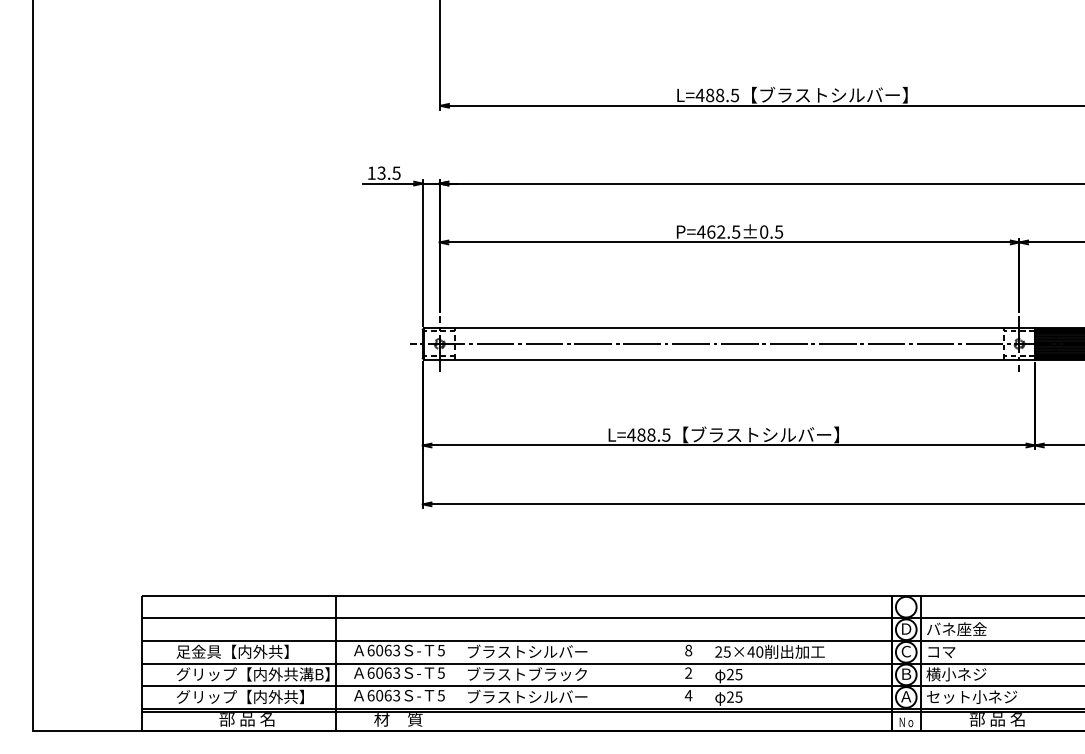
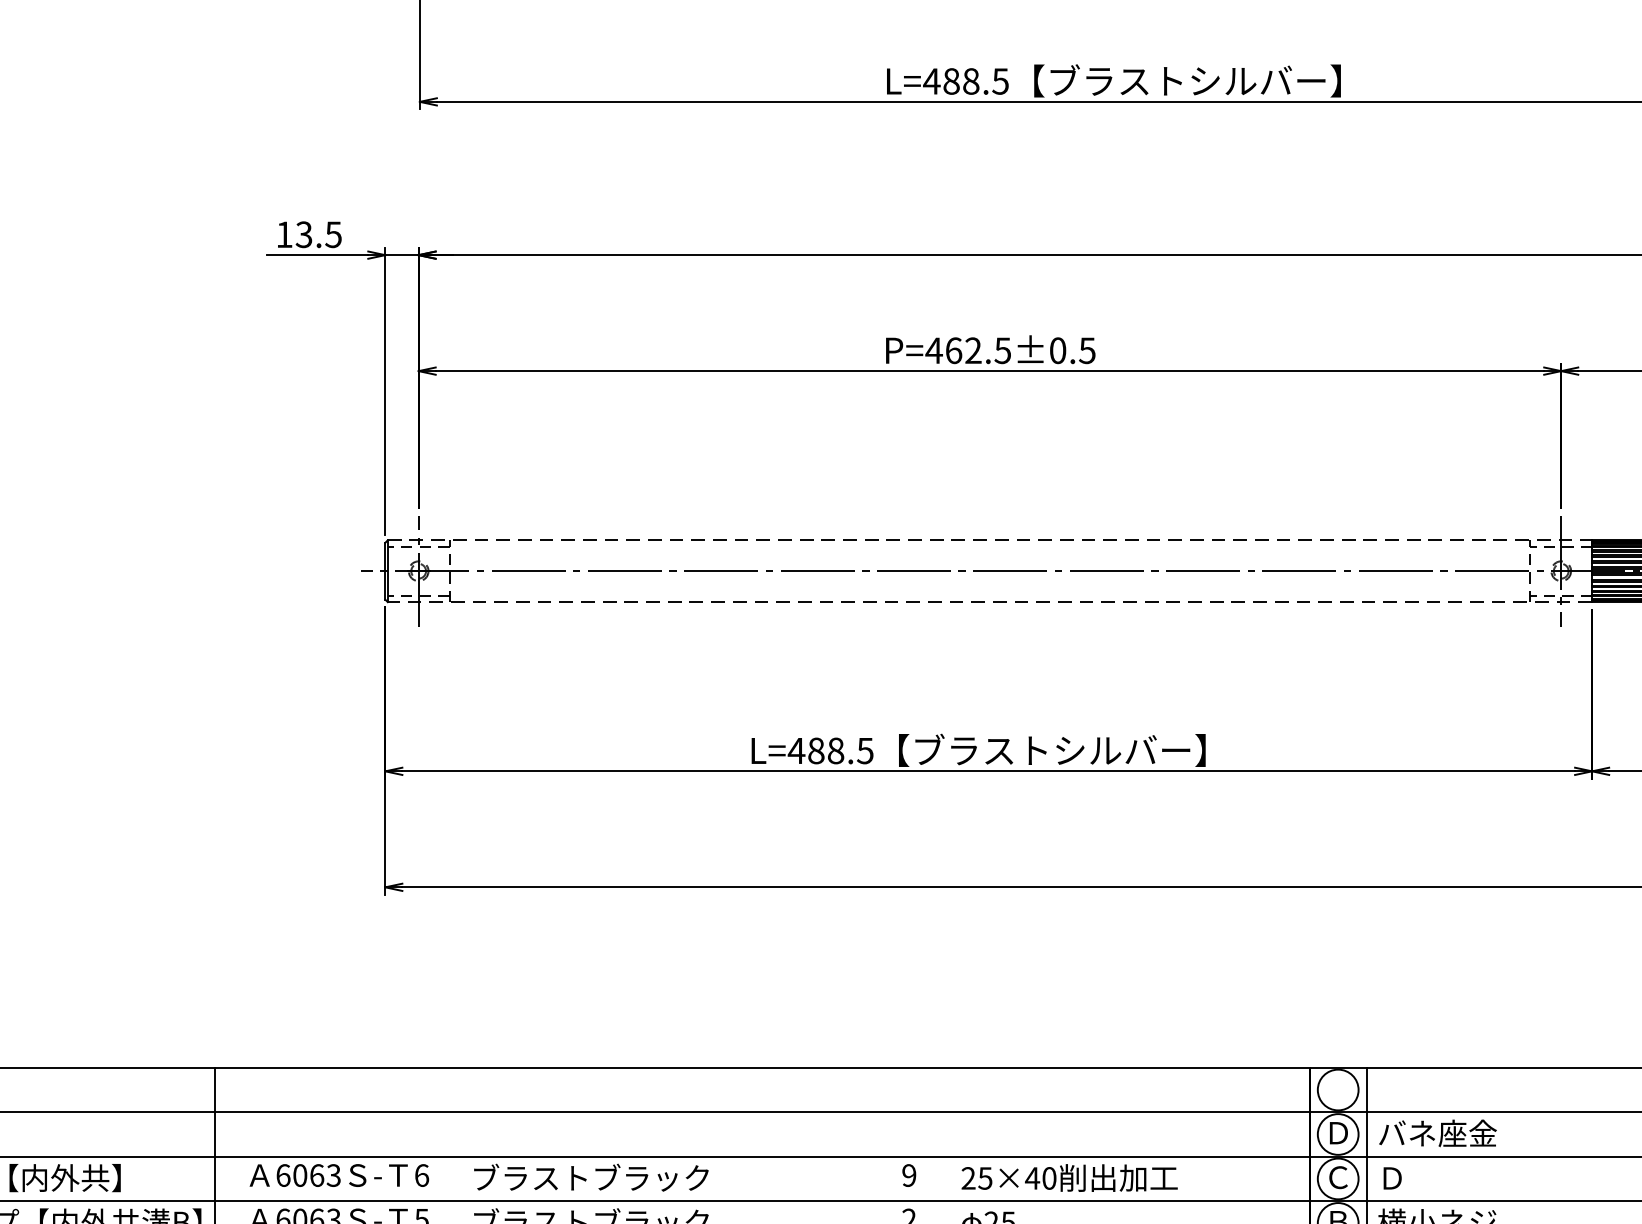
line: (729, 328) -> (989, 540), solid -> dashed
line: (729, 359) -> (989, 601), solid -> dashed
text: (440, 650) -> (420, 1175), 5 -> 6
text: (688, 650) -> (908, 1175), 8 -> 9
text: (558, 651) -> (652, 1177), ブラストシルバー -> ブラストブラック
text: (941, 652) -> (1407, 1179), コマ -> Ｄ

